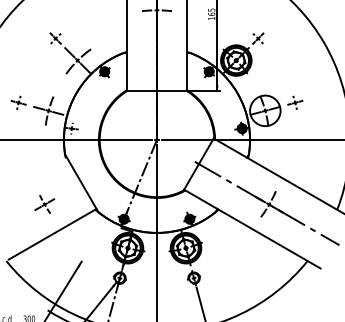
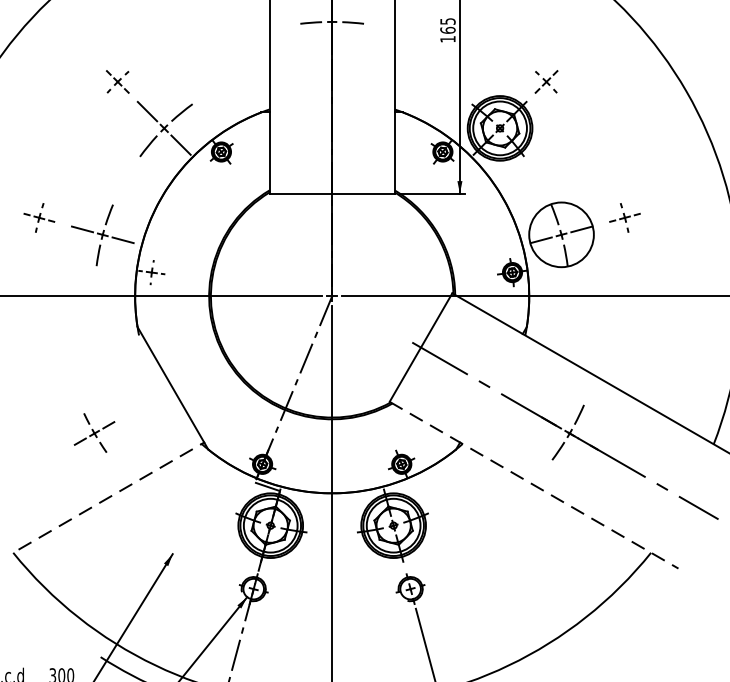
line: (252, 229) -> (534, 486), solid -> dashed
line: (52, 234) -> (110, 496), solid -> dashed

